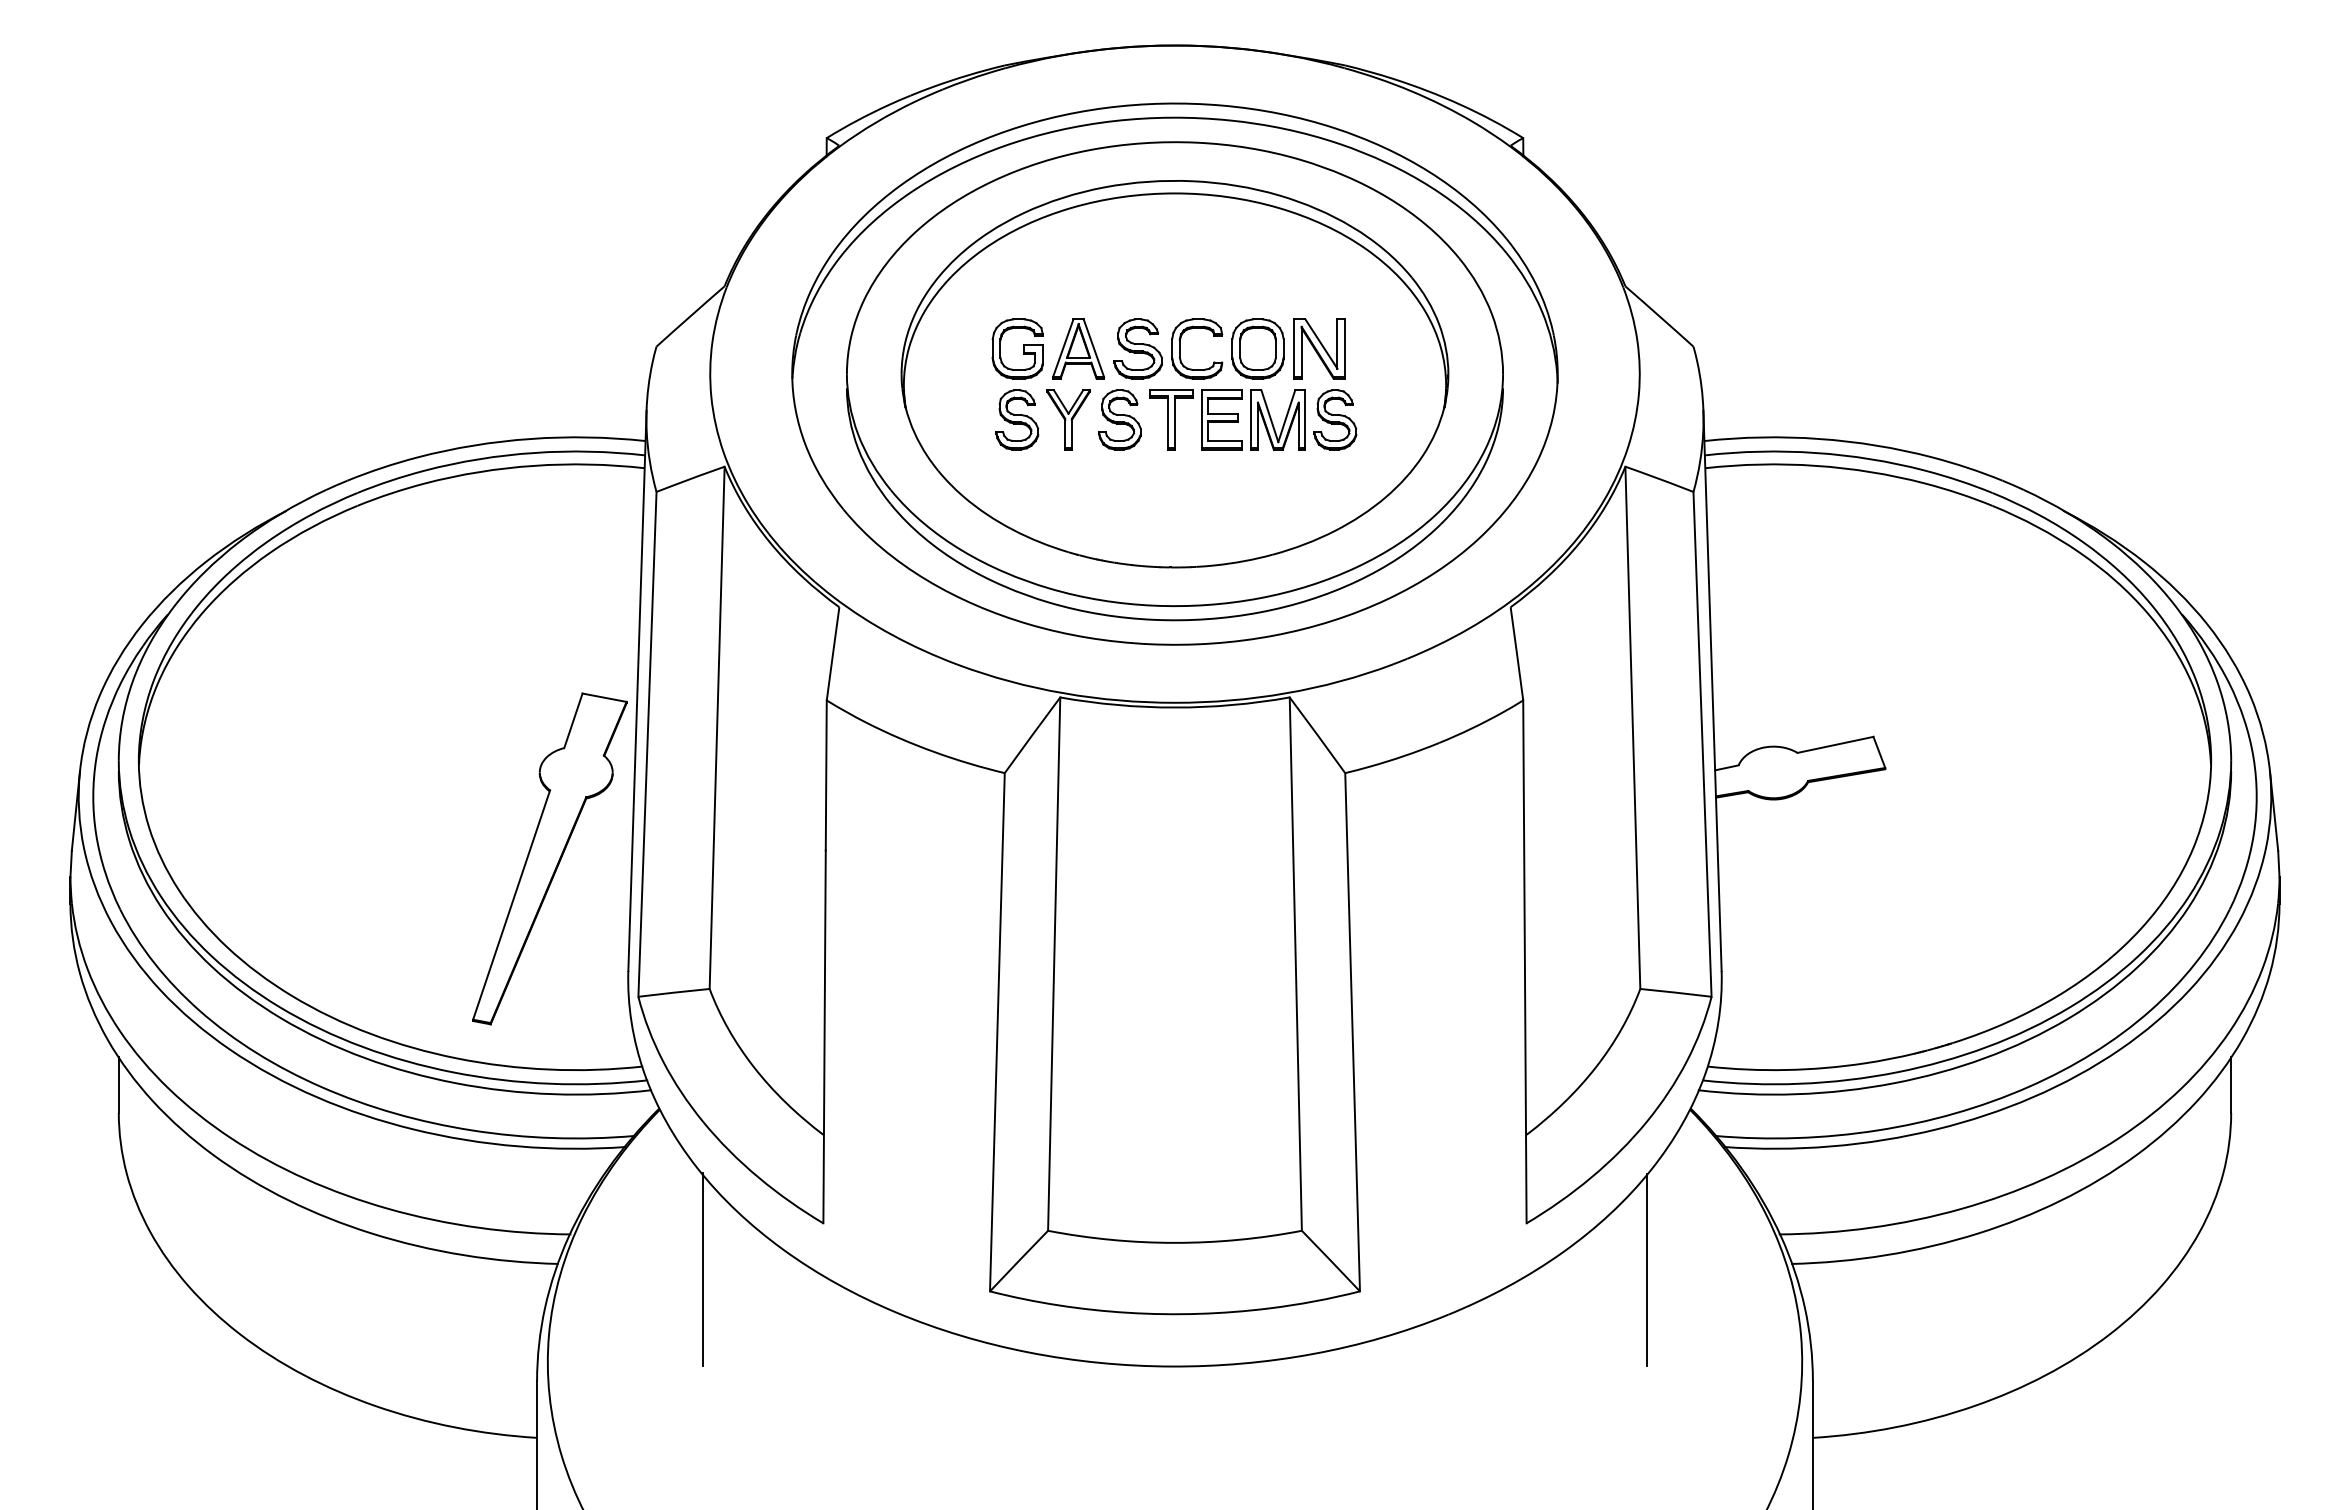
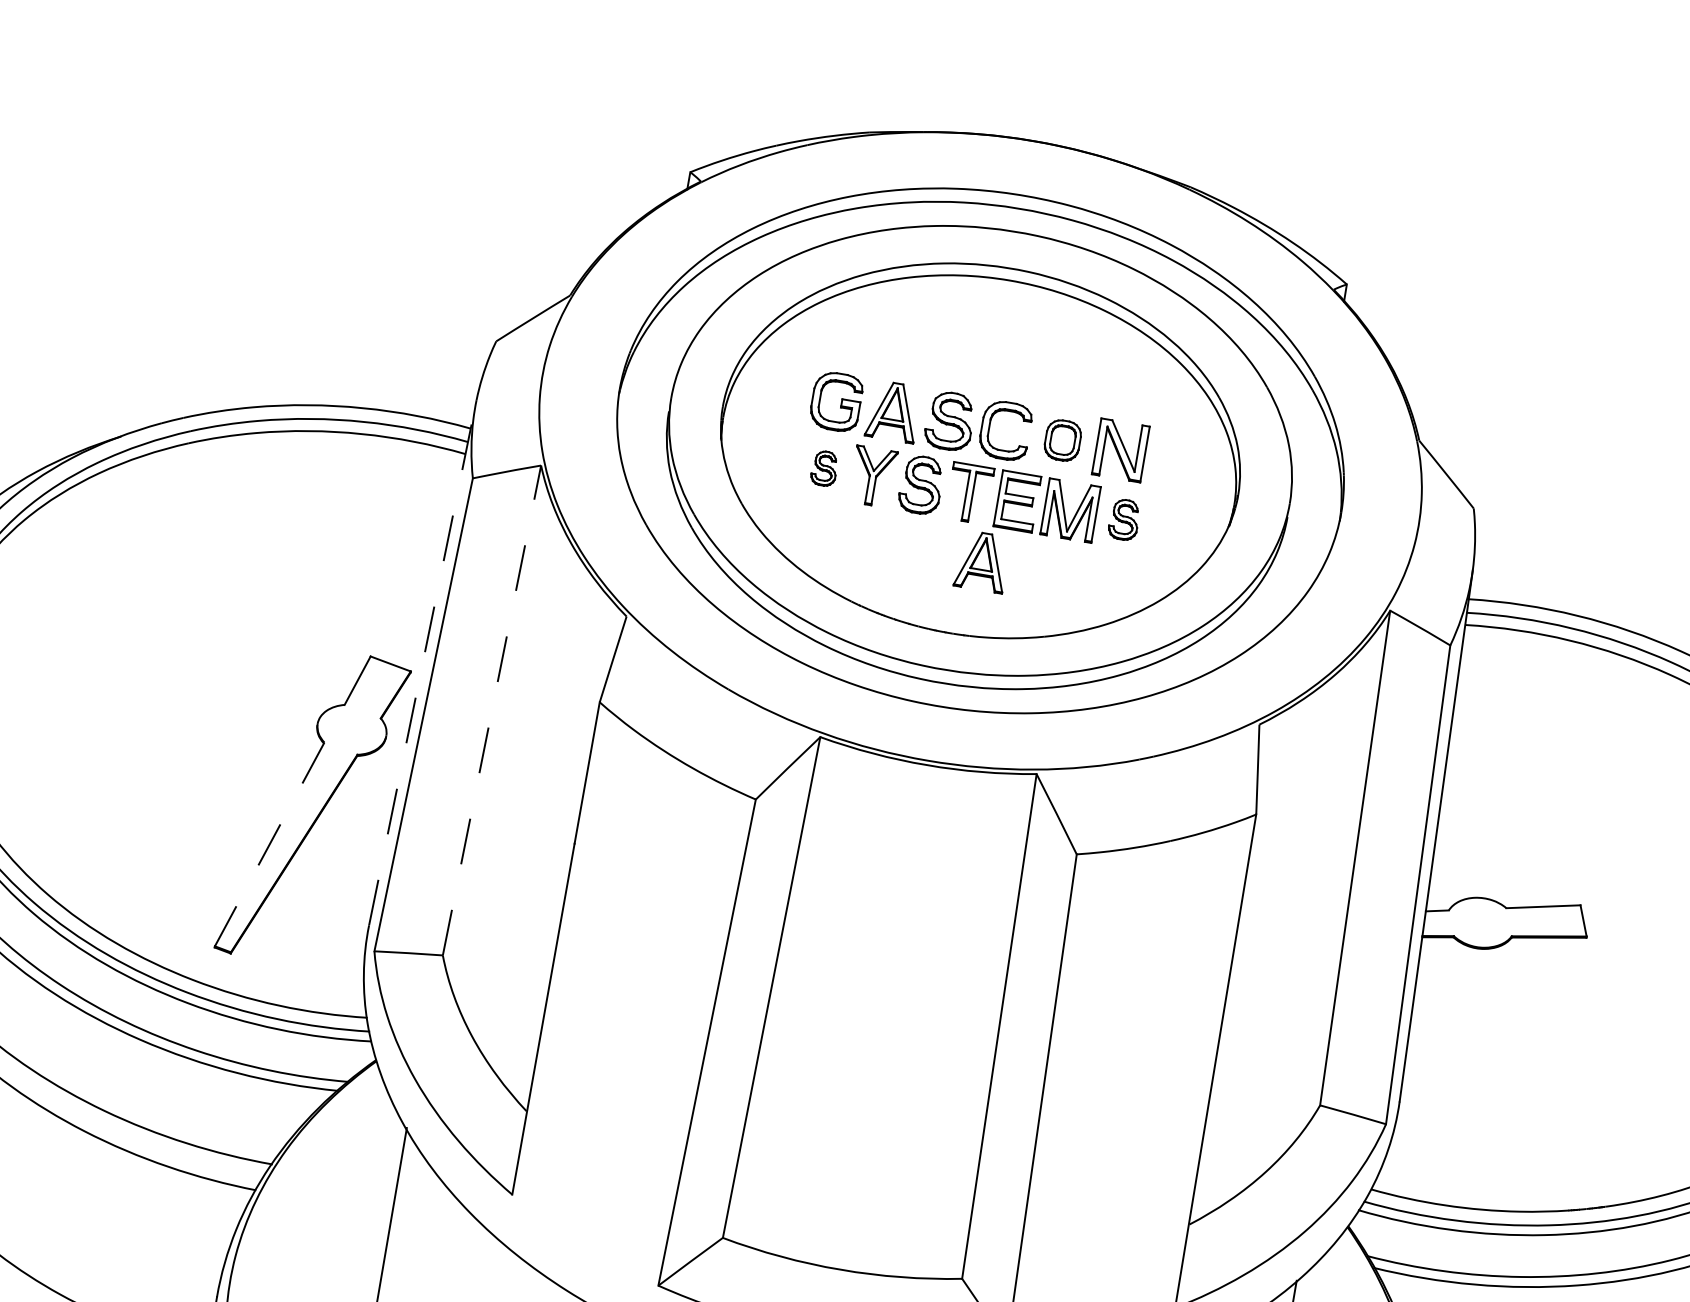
part: (1257, 348) -> (1062, 439), size x0.7
part: (1017, 419) -> (824, 468), size x0.6
part: (1335, 419) -> (1124, 519), size x0.7
part: (1196, 487) -> (982, 561), added
line: (637, 690) -> (422, 662), solid -> dashed
line: (717, 727) -> (492, 710), solid -> dashed
line: (511, 905) -> (269, 844), solid -> dashed

